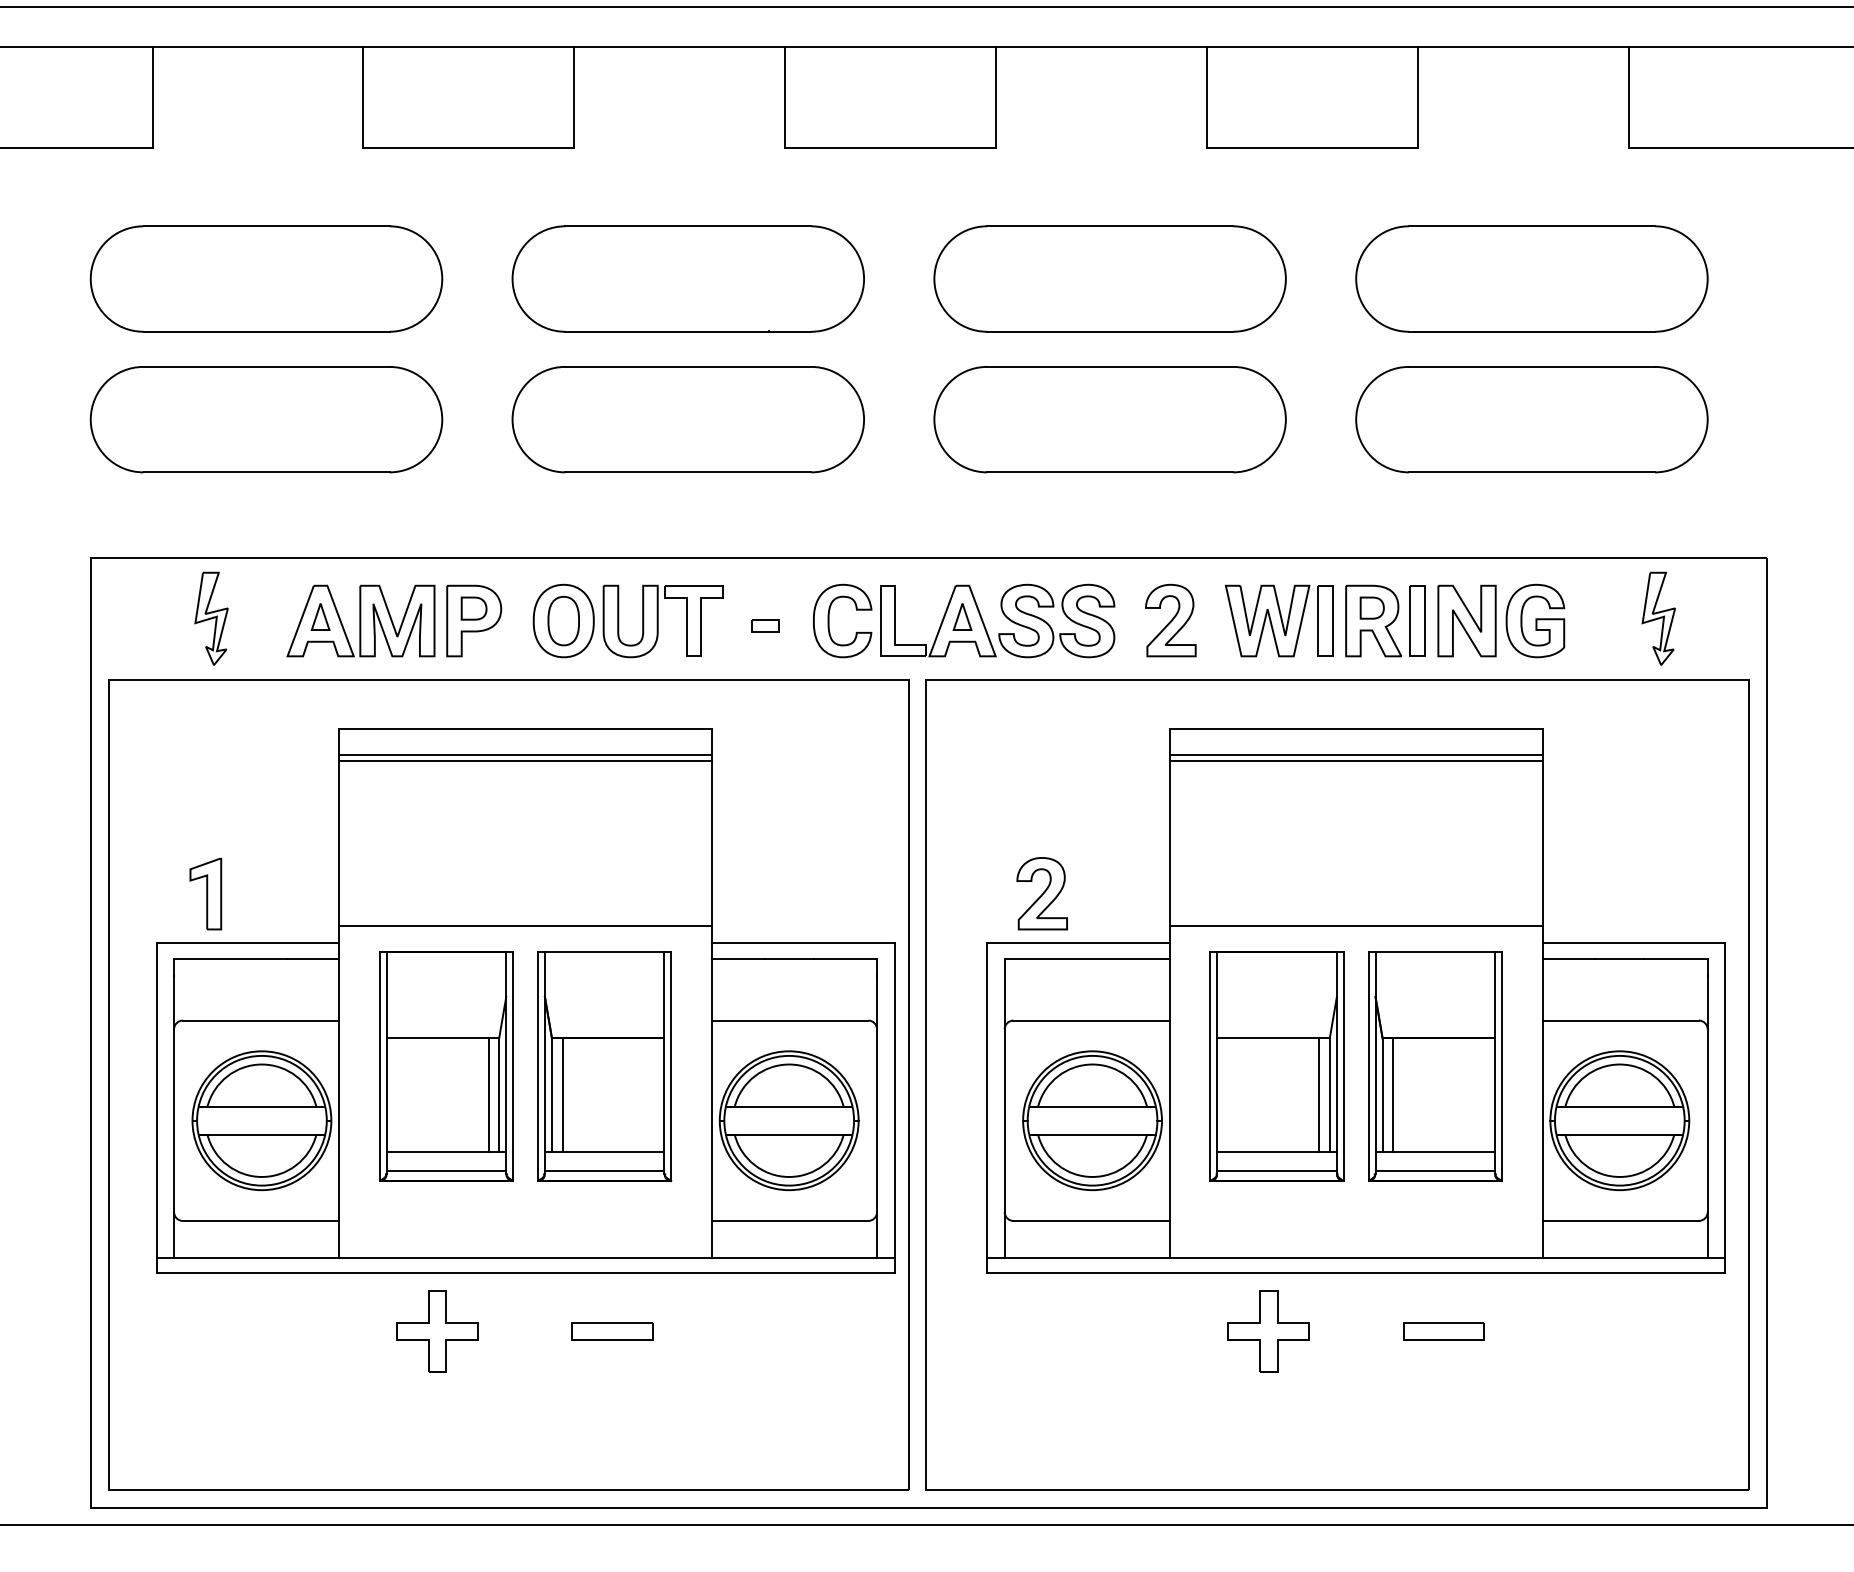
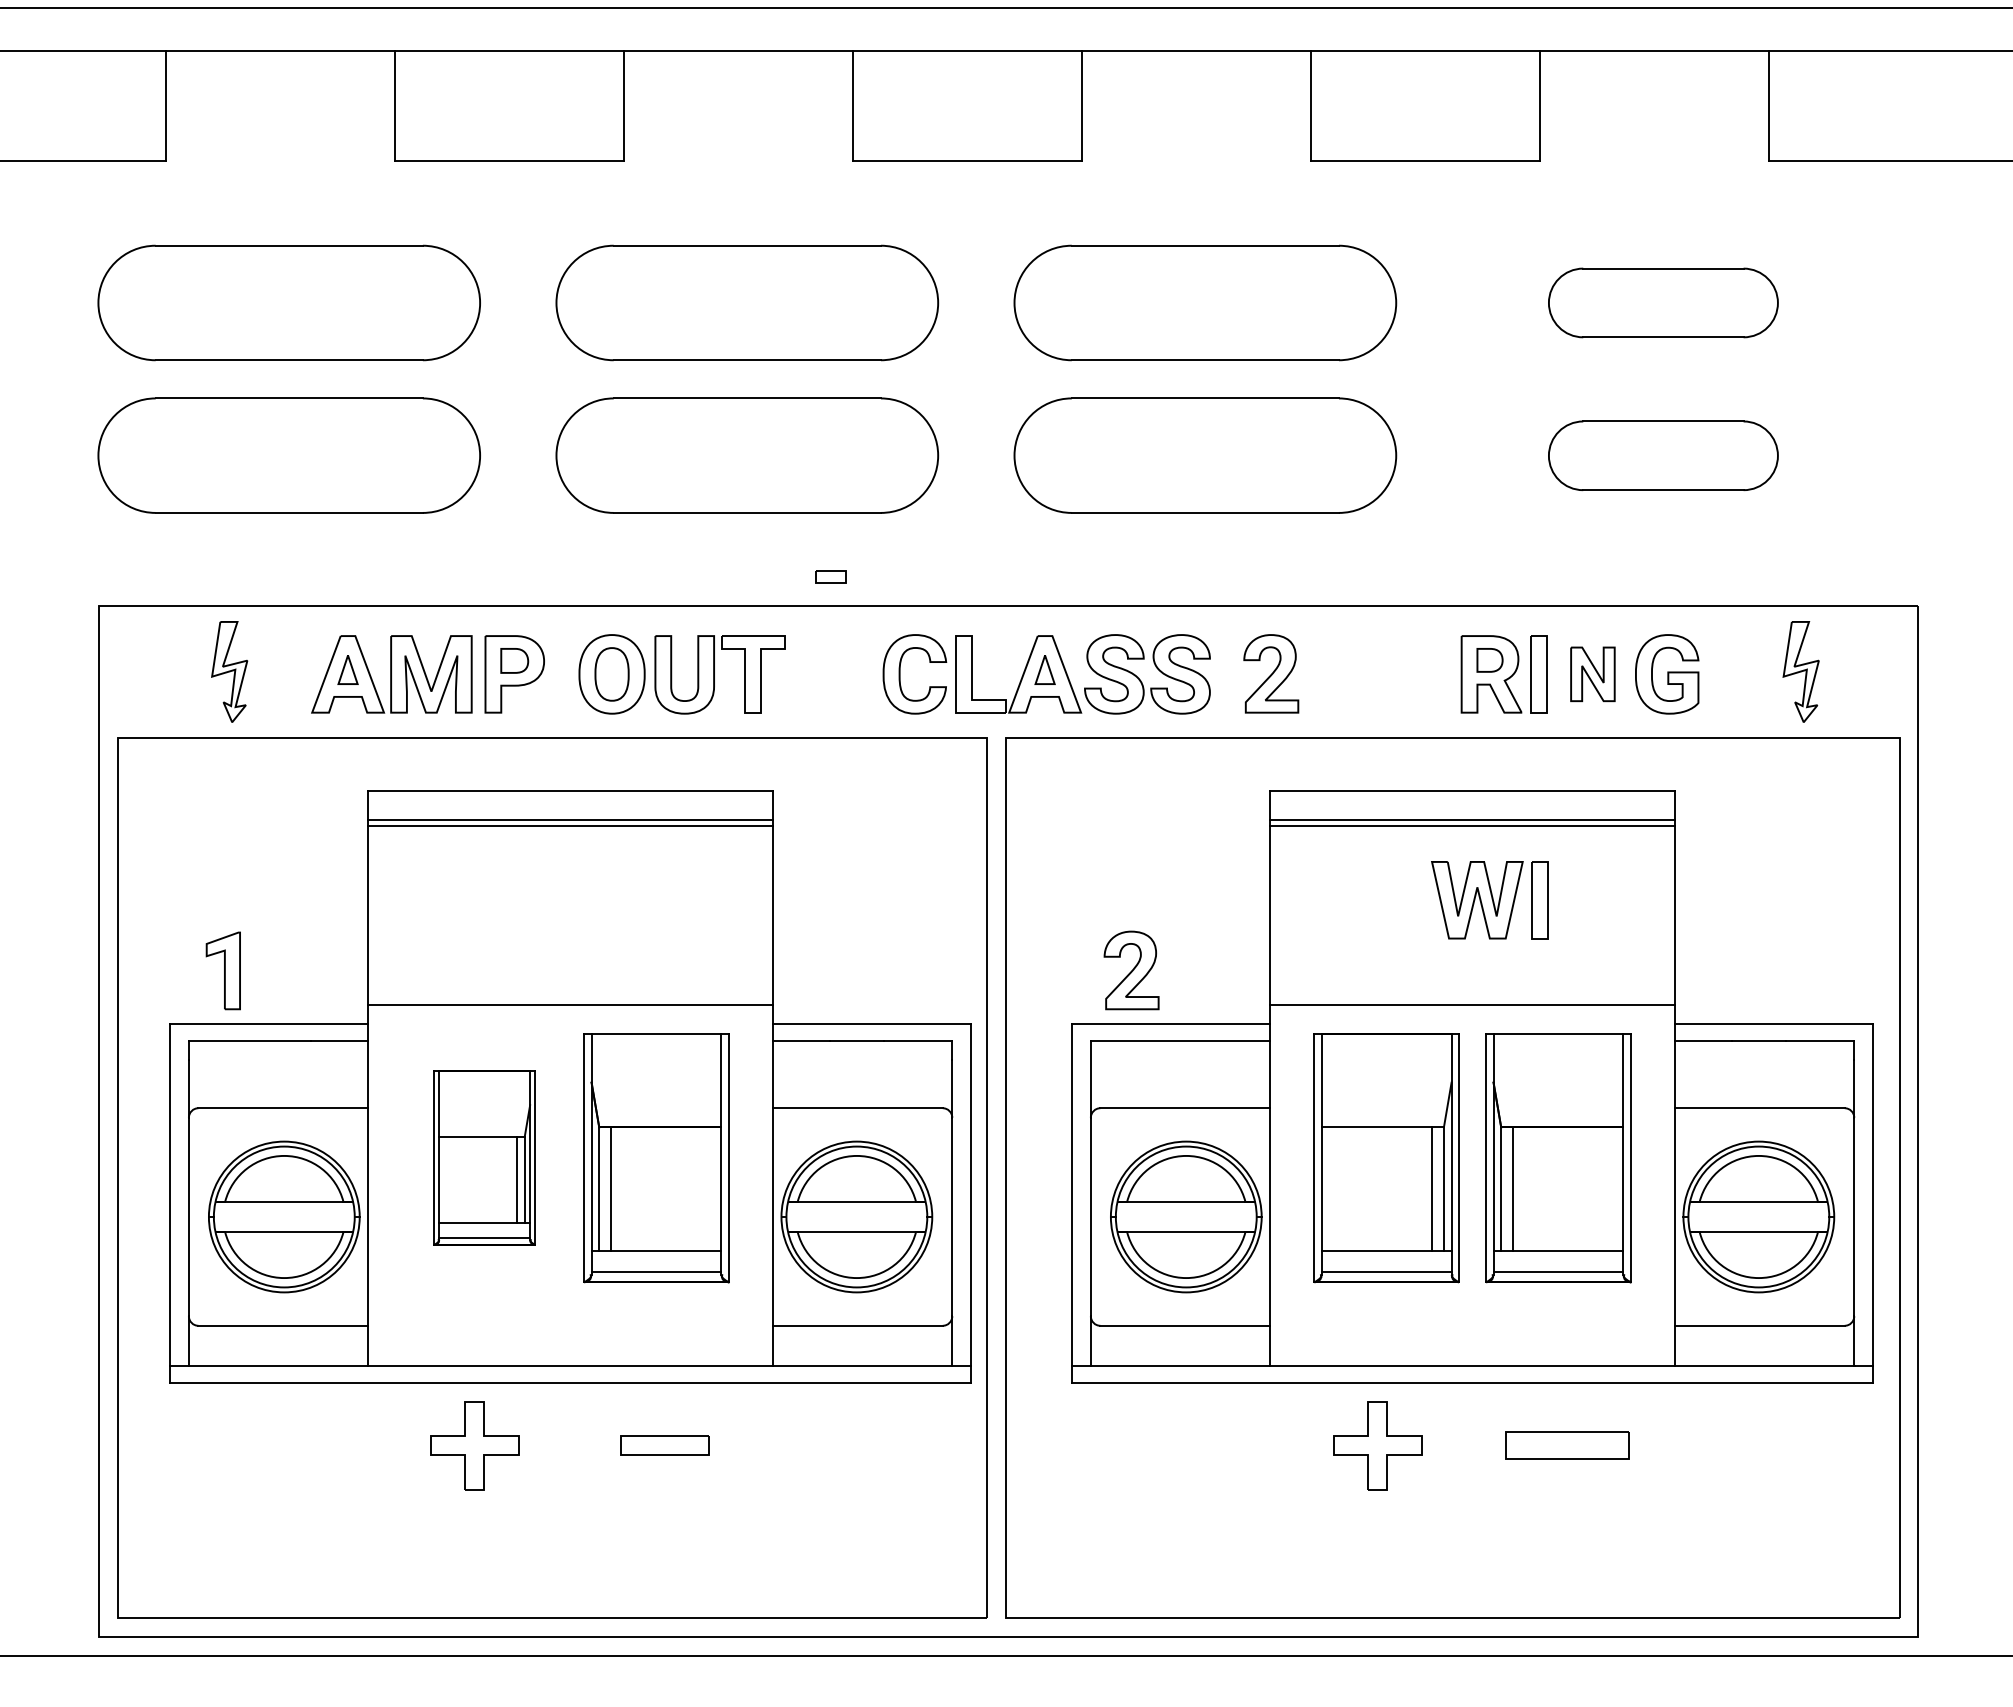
part: (1531, 278) -> (1662, 302), size x0.6
part: (1531, 419) -> (1662, 455), size x0.6
part: (1278, 620) -> (1489, 899), moved
part: (1466, 620) -> (1592, 673), size x0.7
part: (765, 625) -> (831, 576), moved
part: (446, 1066) -> (484, 1158), size x0.7
part: (1443, 1331) -> (1567, 1445), size x1.4

